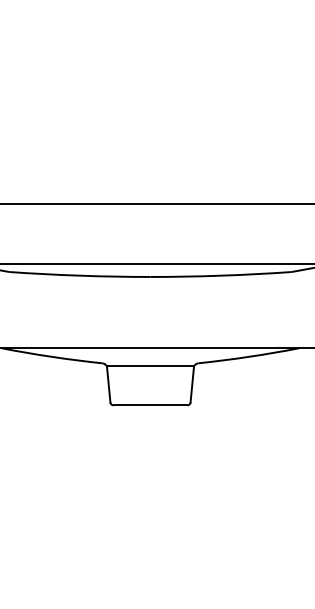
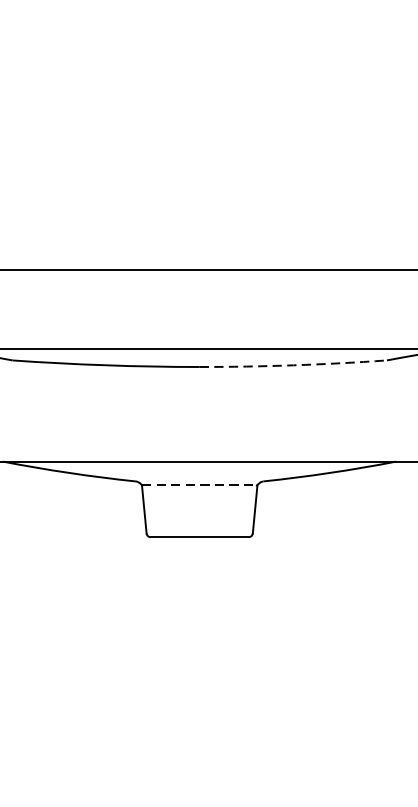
arc: (221, 275) -> (293, 365), solid -> dashed
line: (150, 366) -> (199, 485), solid -> dashed

